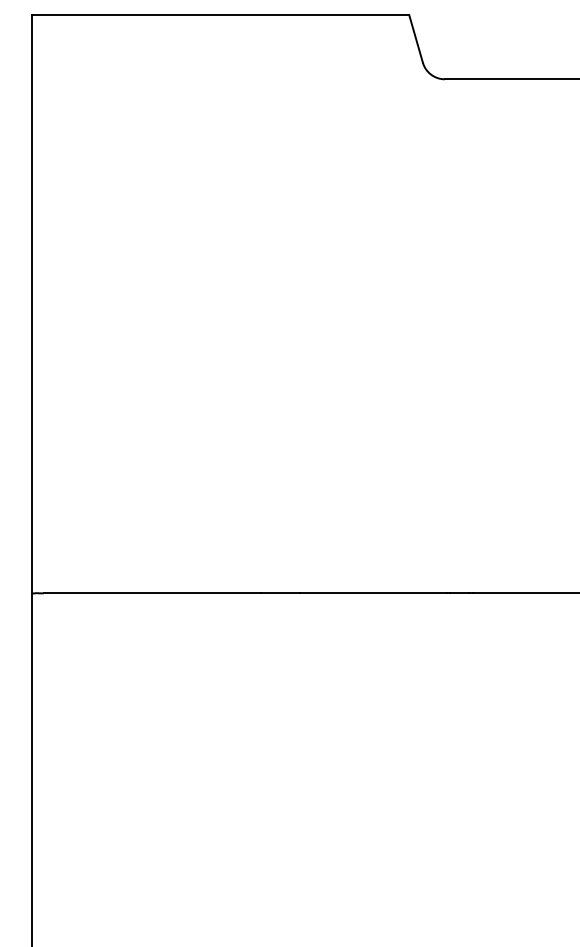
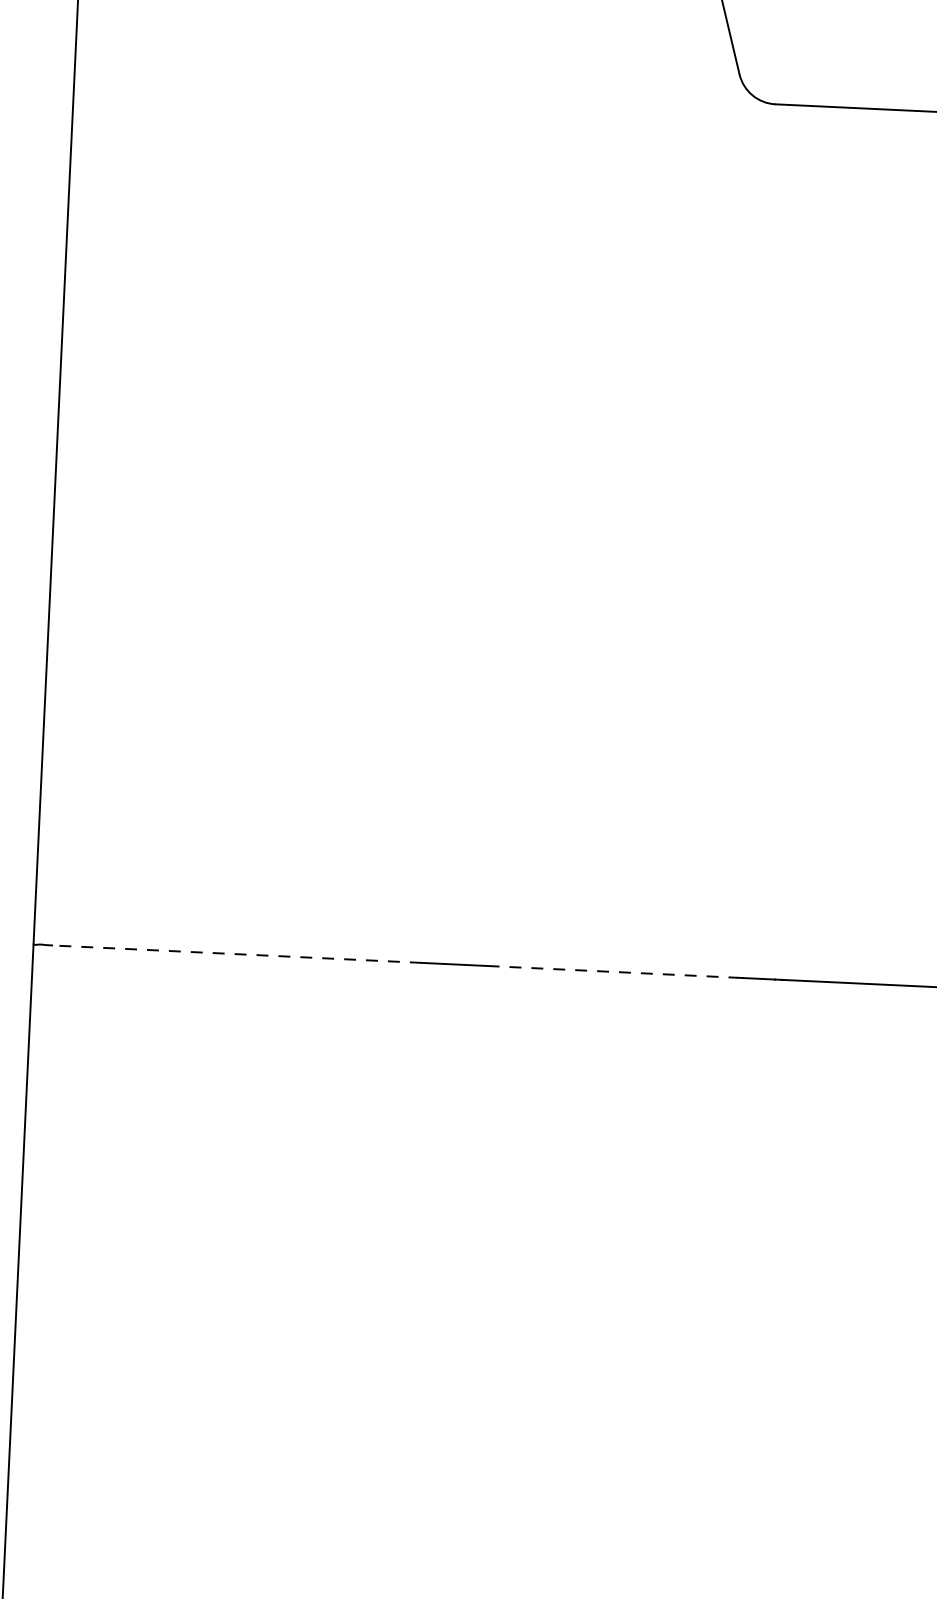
line: (152, 593) -> (237, 954), solid -> dashed
line: (373, 593) -> (613, 972), solid -> dashed

